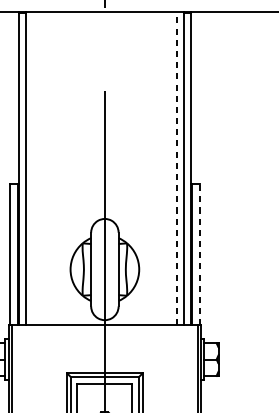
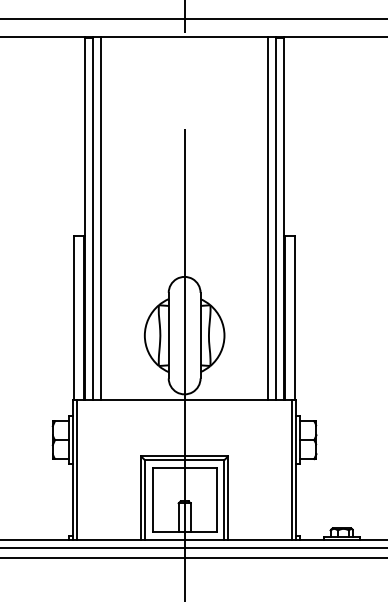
line: (33, 168) -> (101, 218), added
line: (177, 168) -> (268, 218), dashed -> solid
line: (200, 253) -> (295, 317), dashed -> solid

